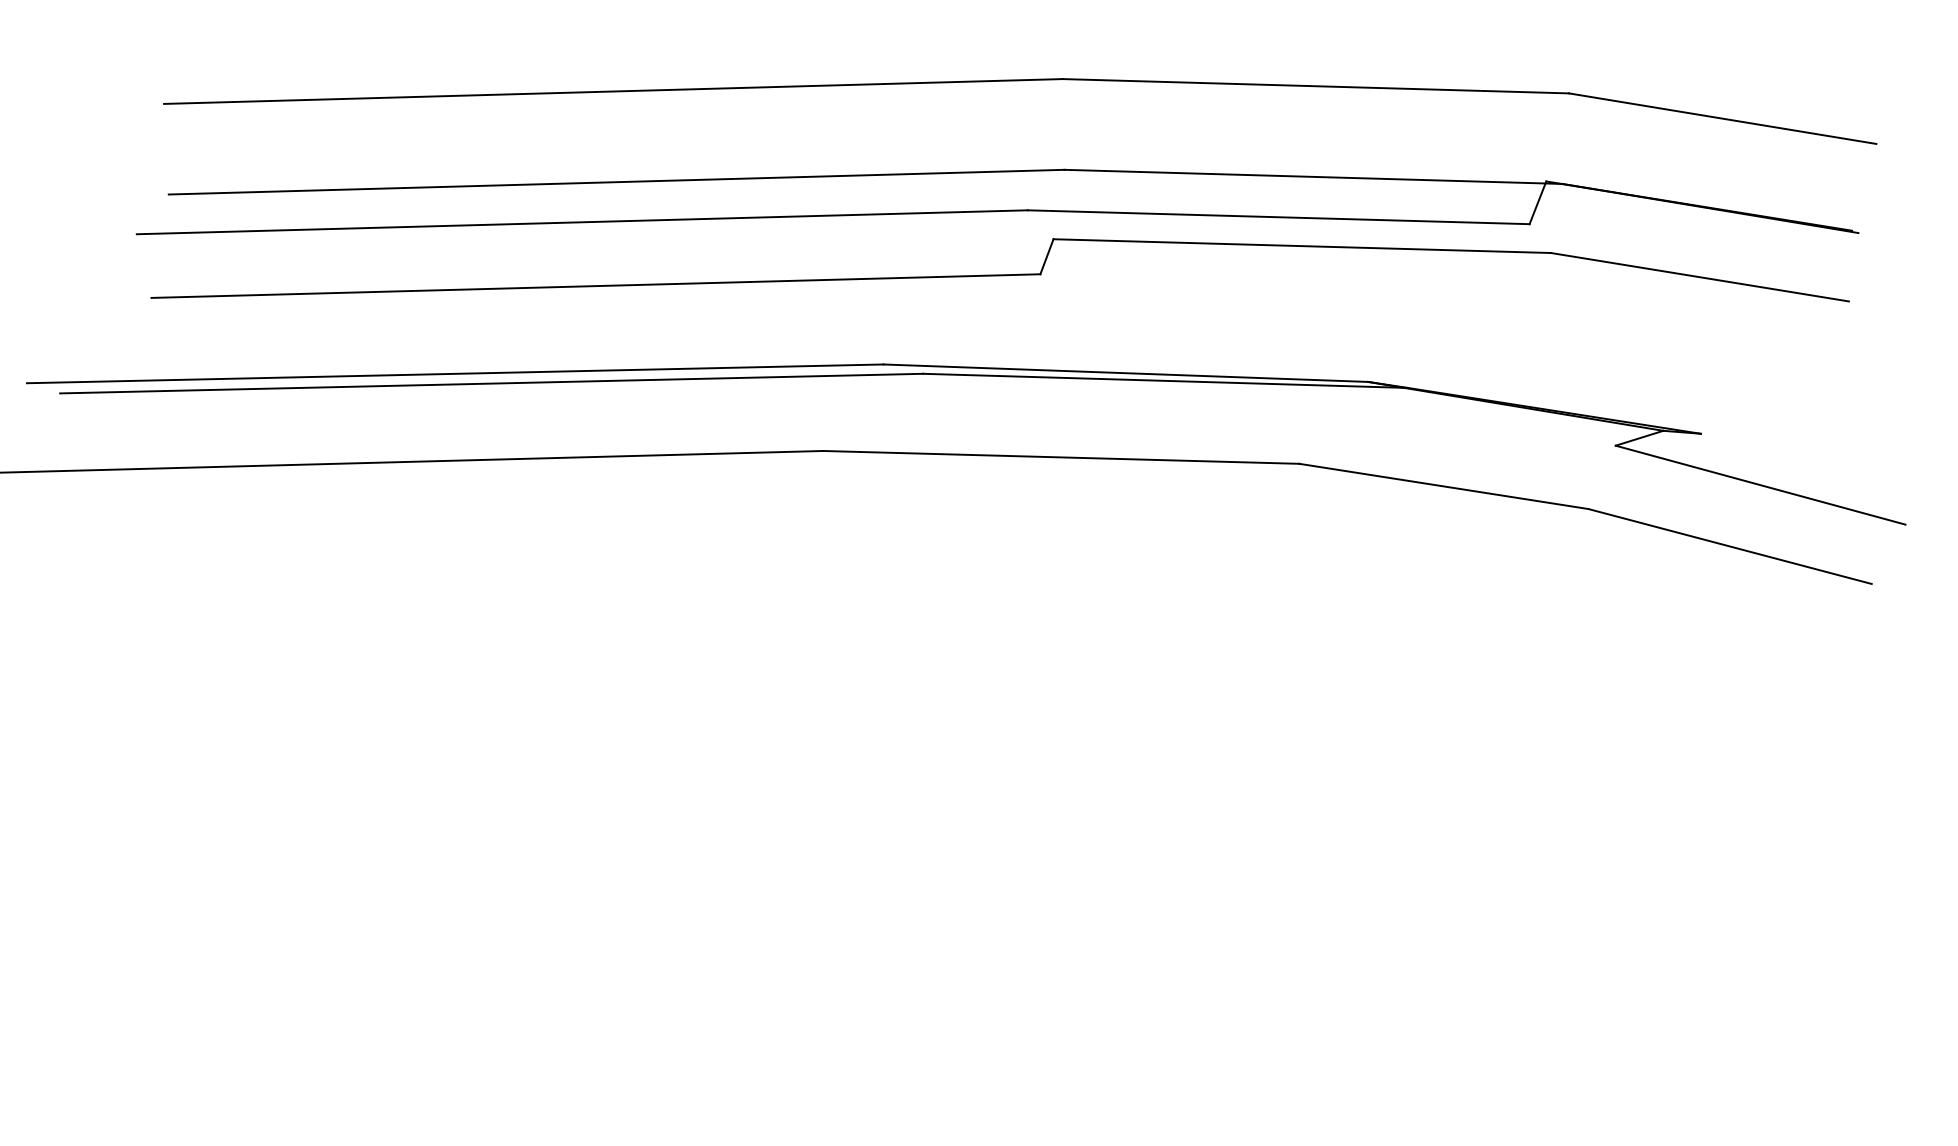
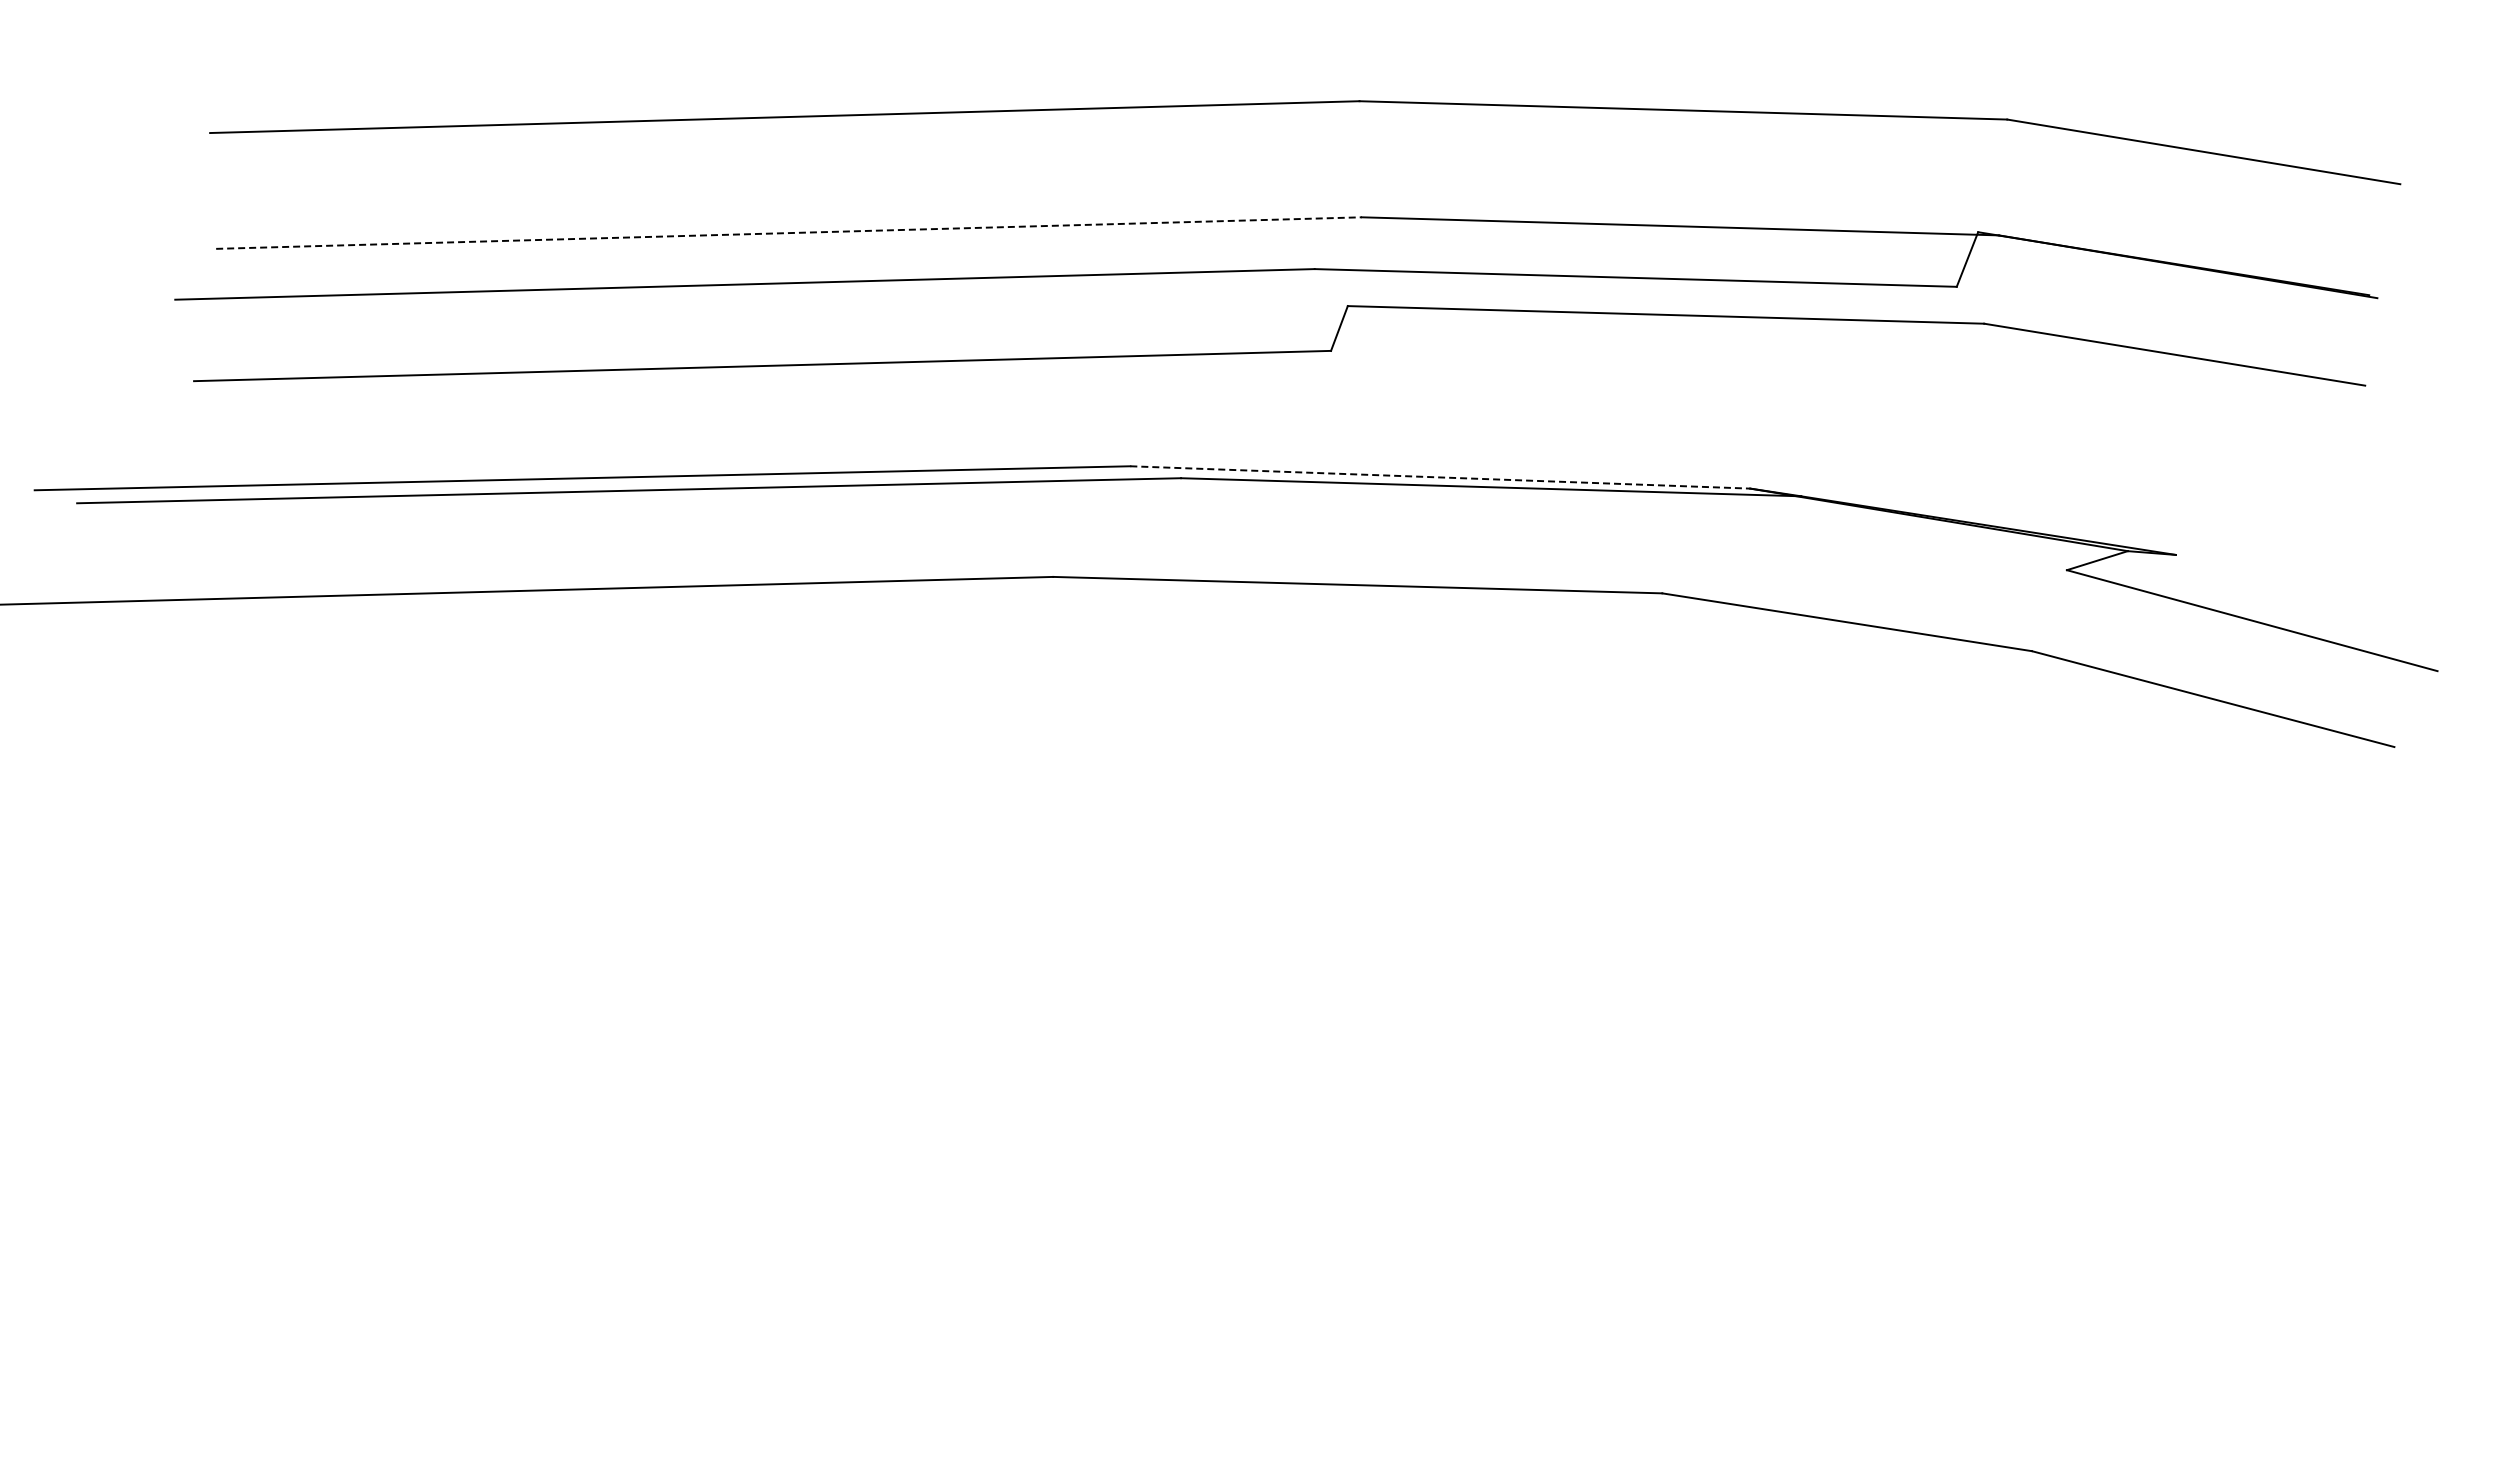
line: (617, 182) -> (789, 233), solid -> dashed
line: (1125, 373) -> (1440, 477), solid -> dashed

